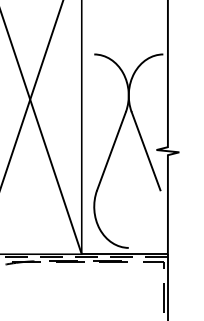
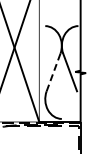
line: (111, 151) -> (53, 72), solid -> dashed

